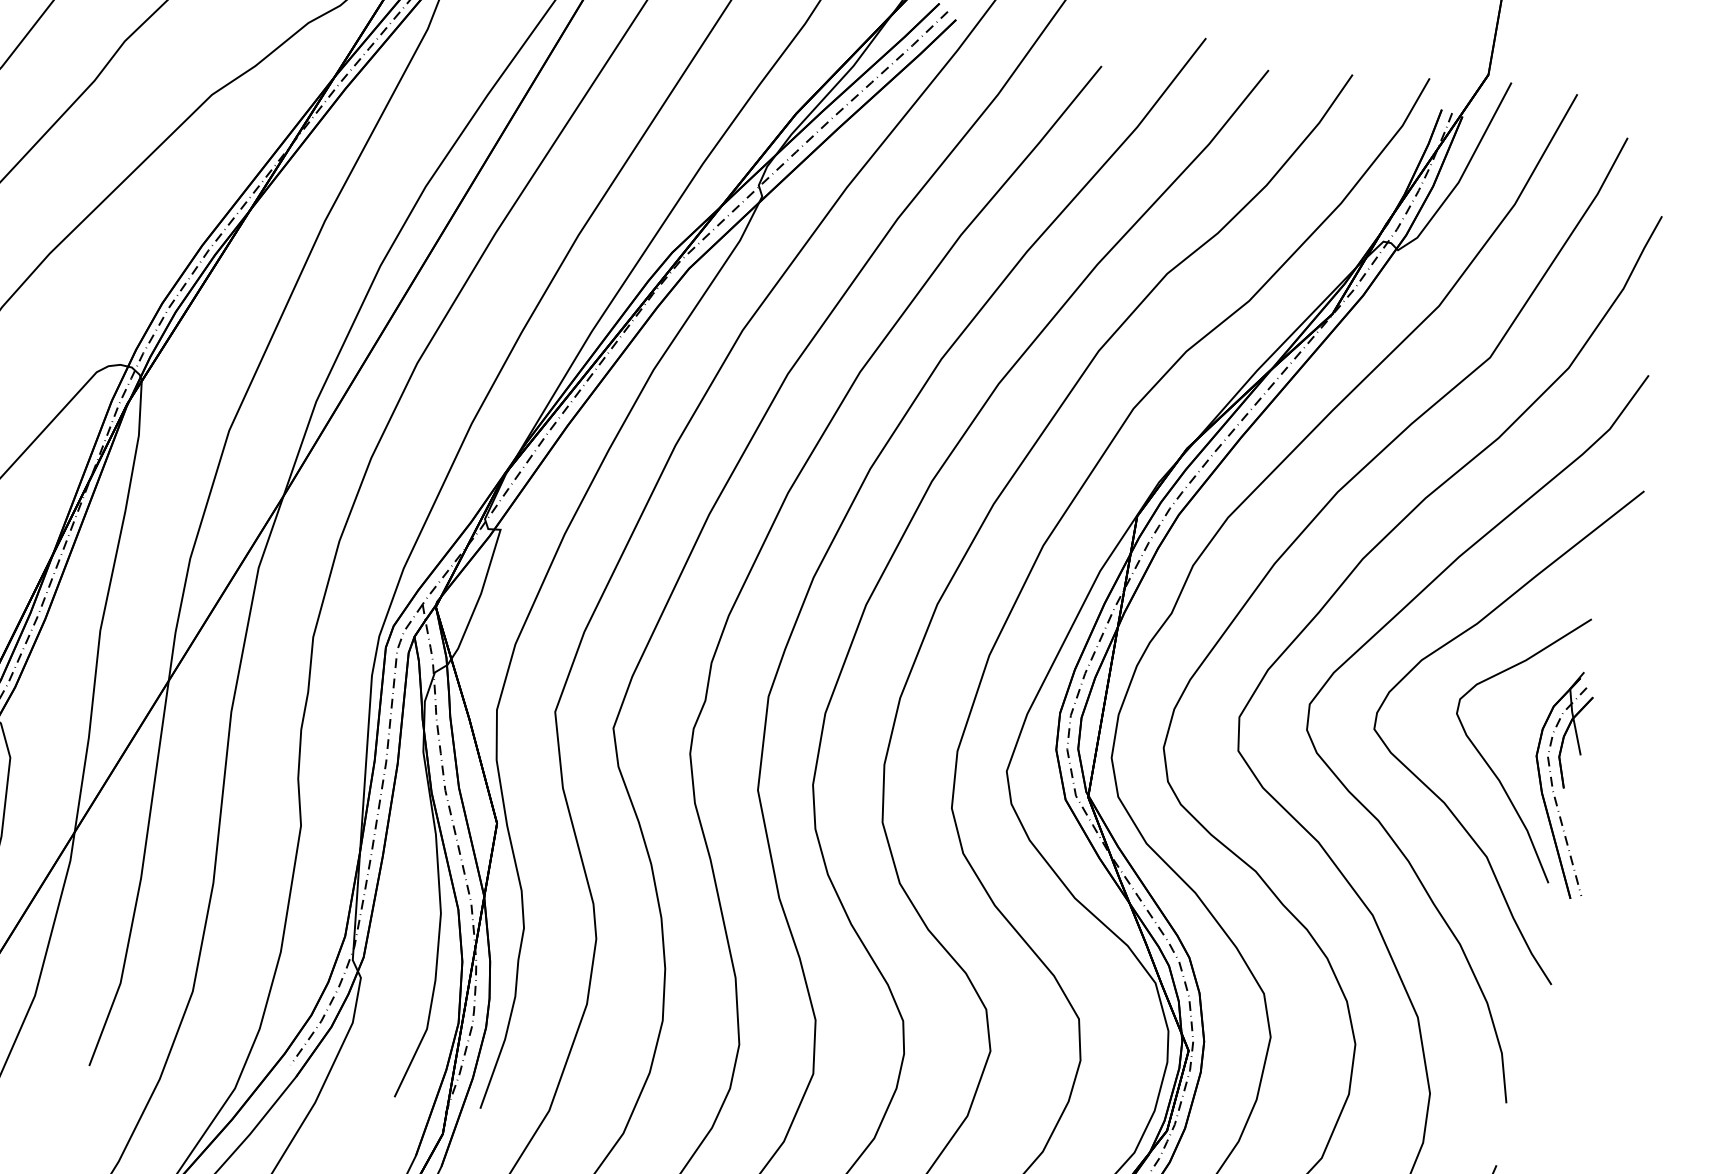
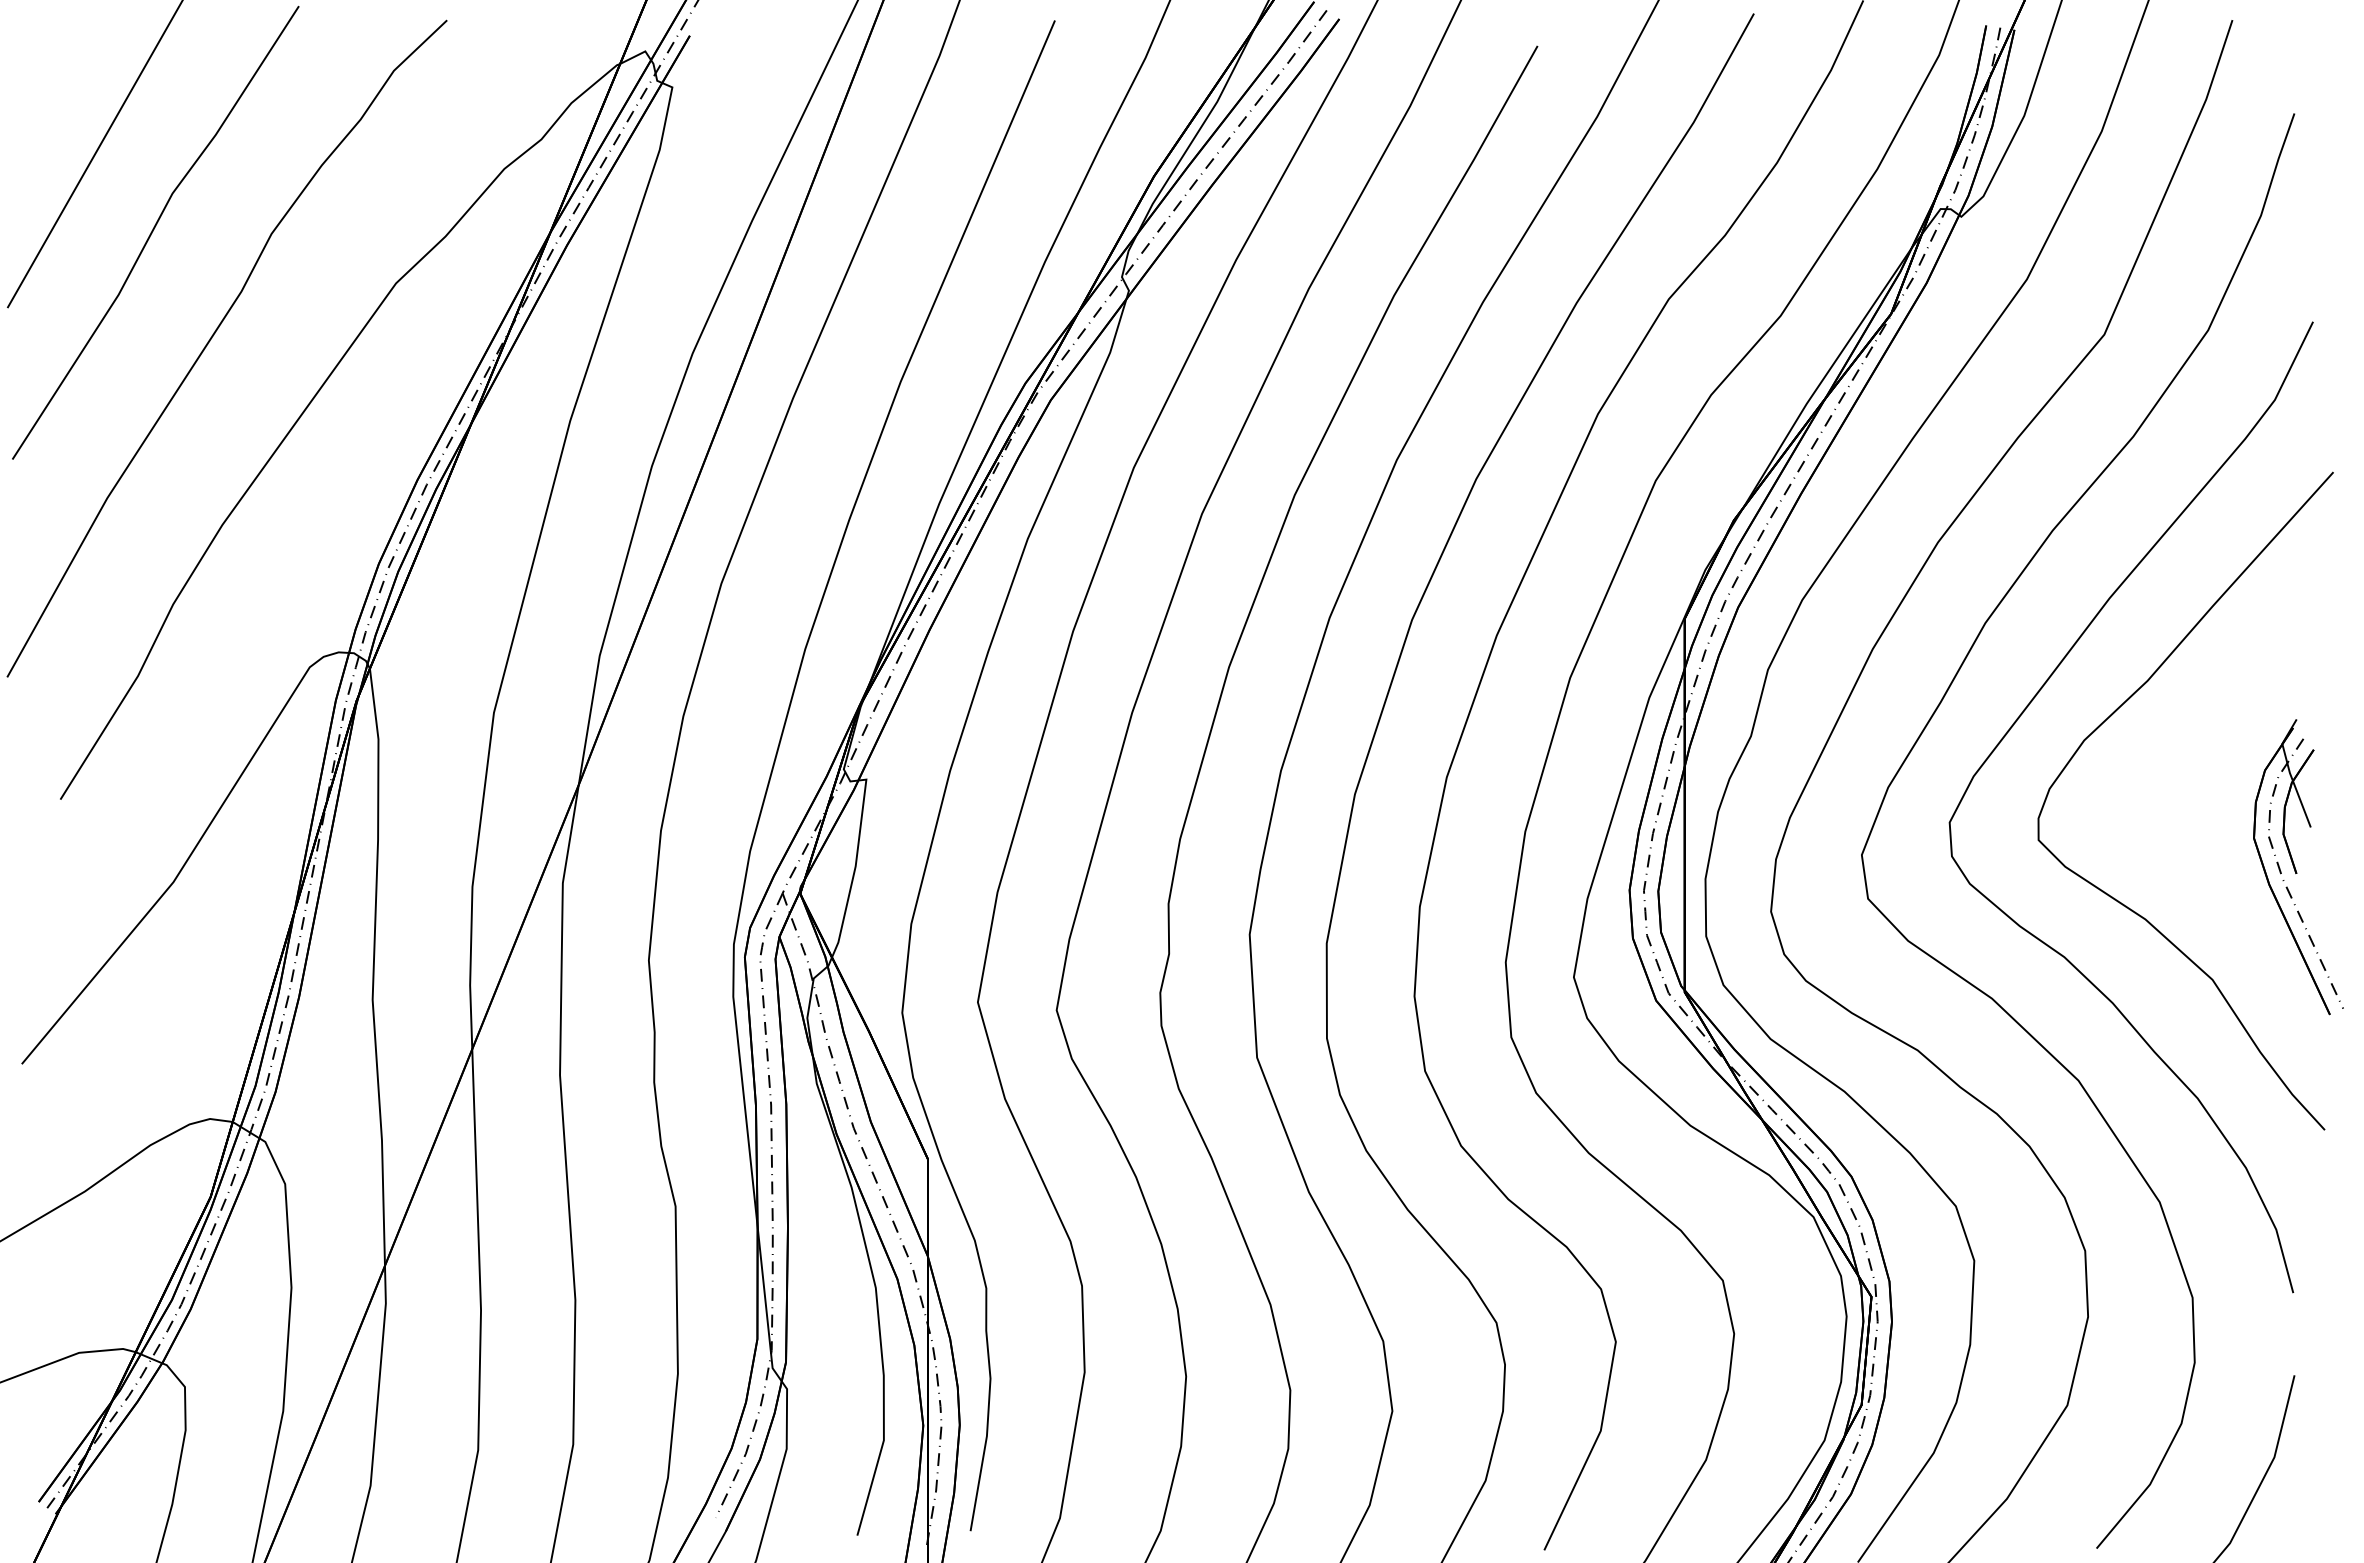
curve: (1485, 759) -> (2188, 854), removed

